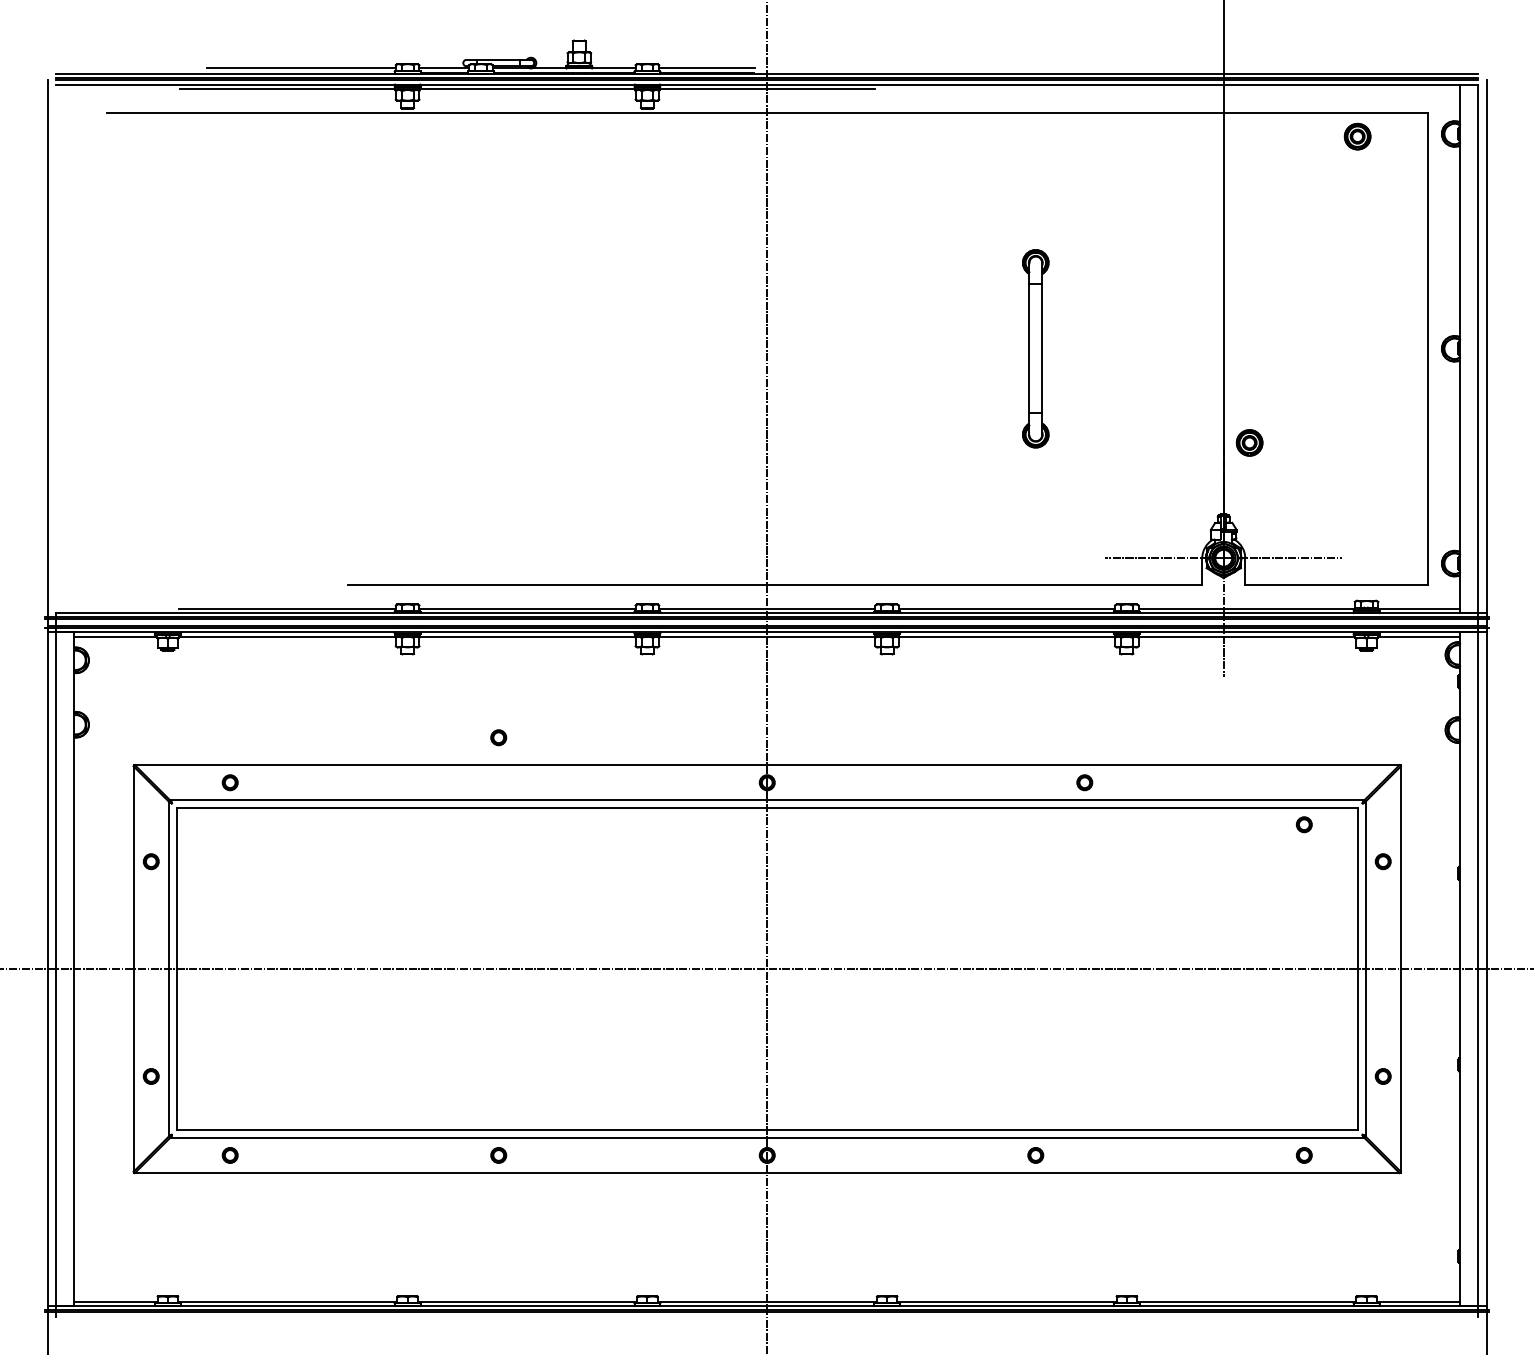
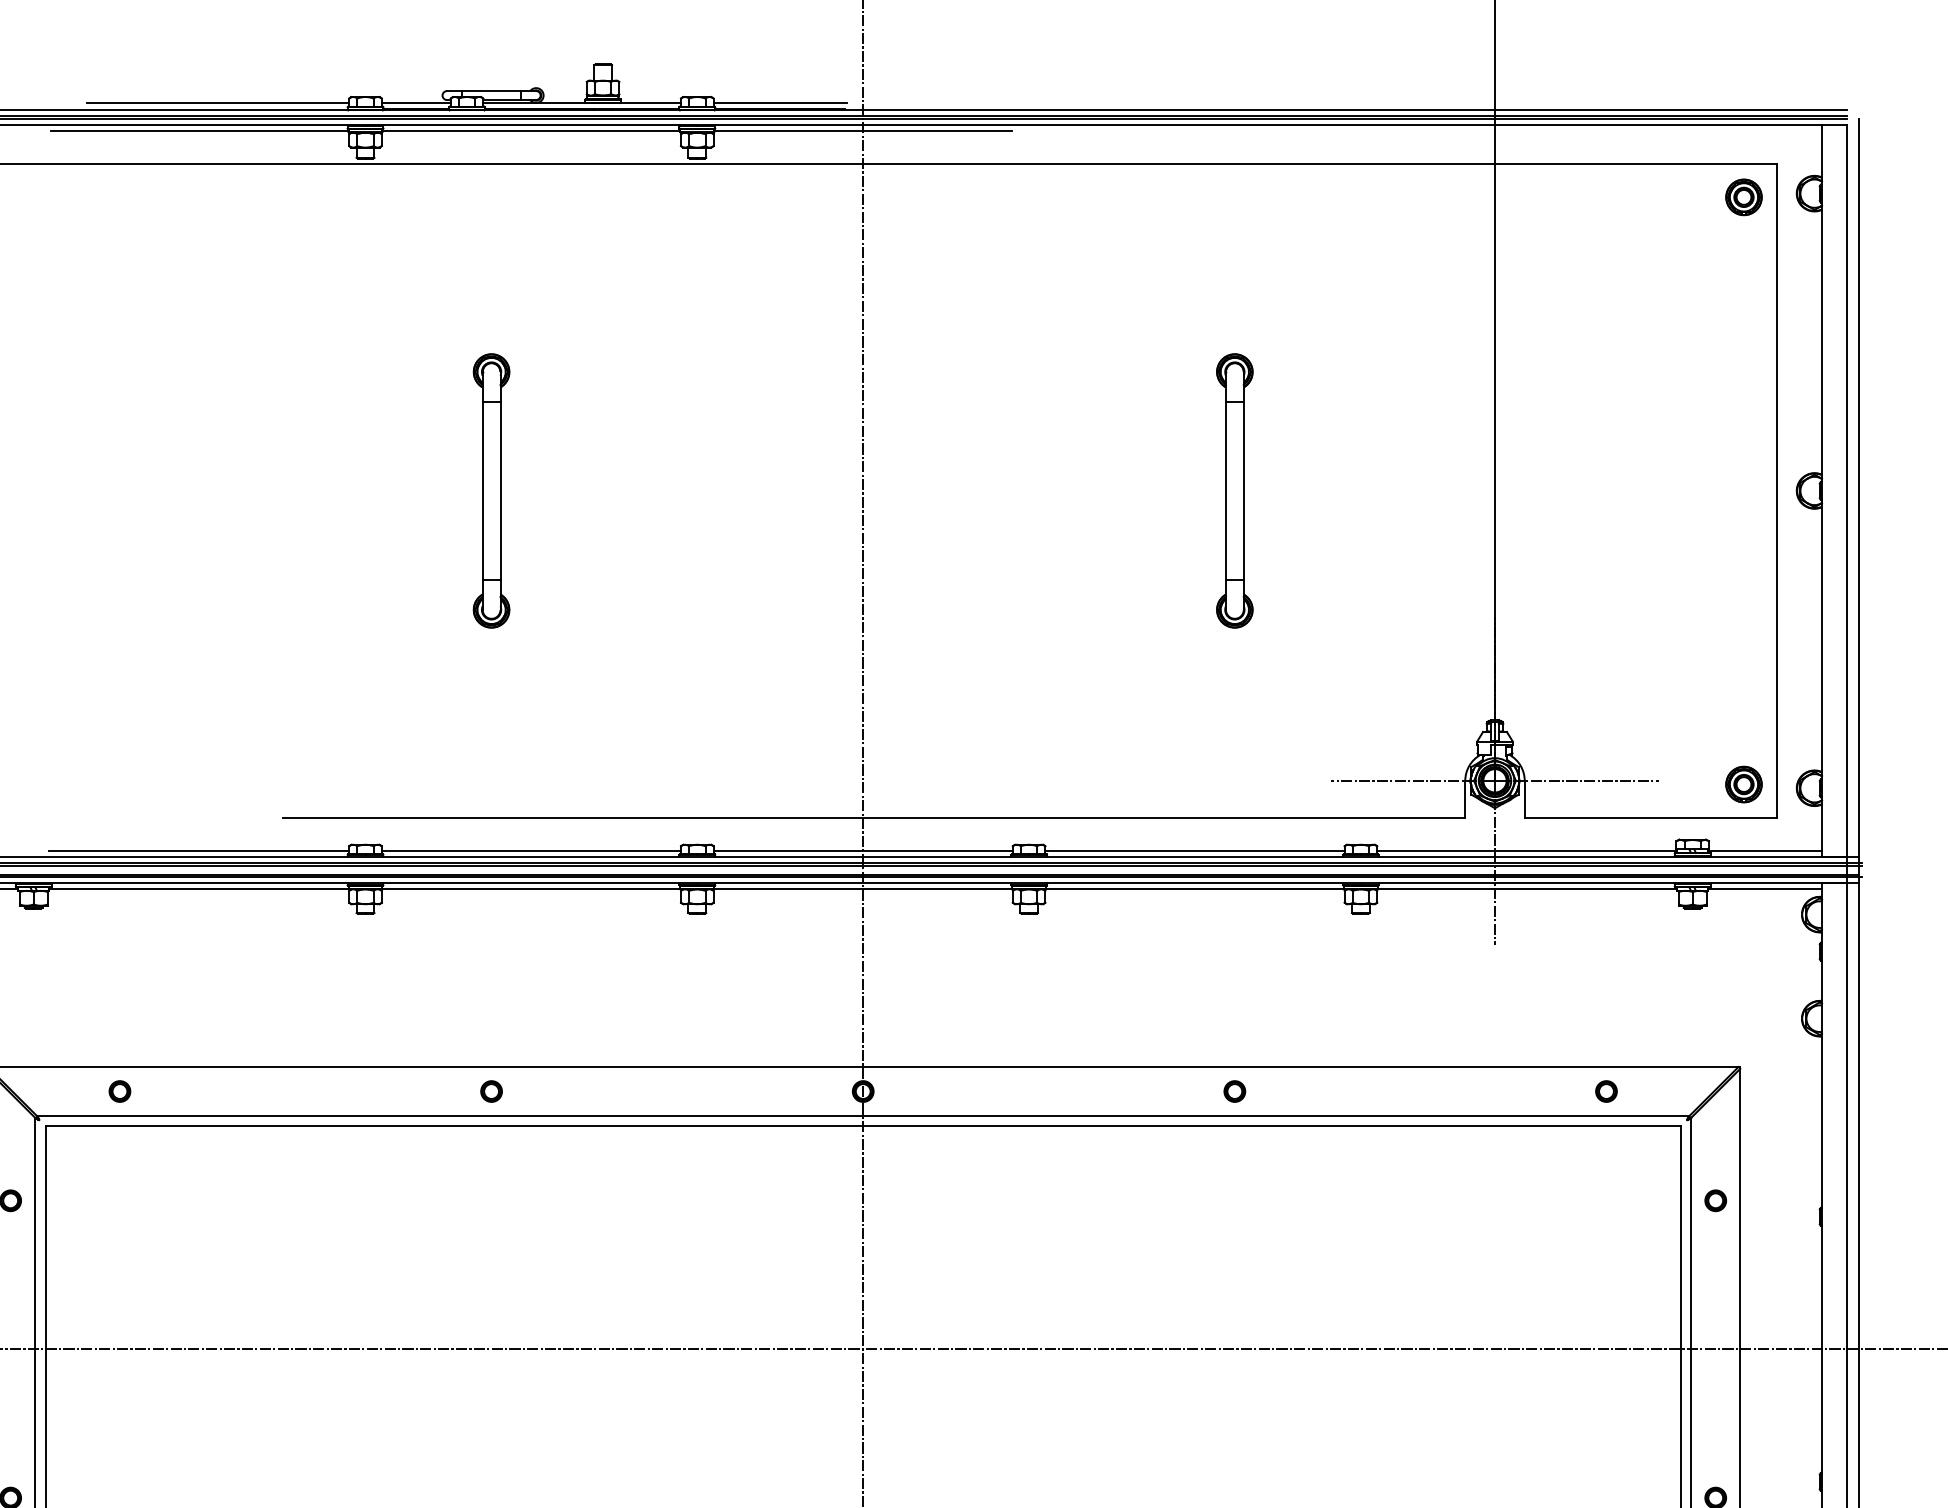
part: (1357, 136) -> (1743, 197), moved
part: (498, 348) -> (491, 490), added
part: (1249, 442) -> (1743, 783), moved
part: (498, 737) -> (491, 1091), moved
part: (1084, 782) -> (1234, 1091), moved
part: (1303, 824) -> (1605, 1091), moved

